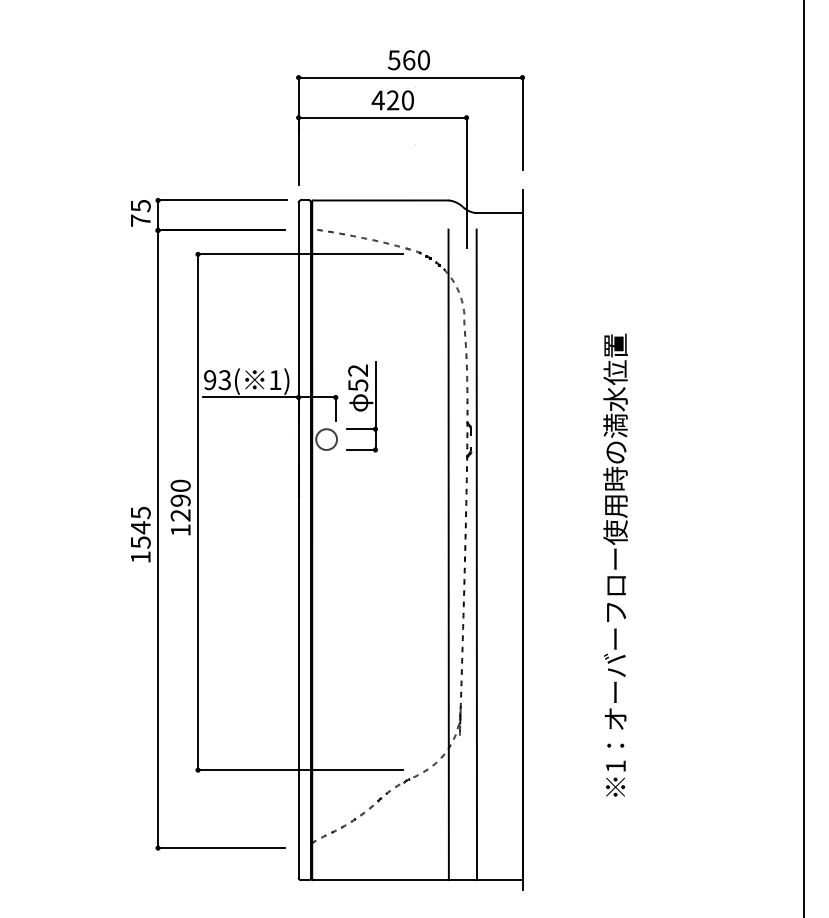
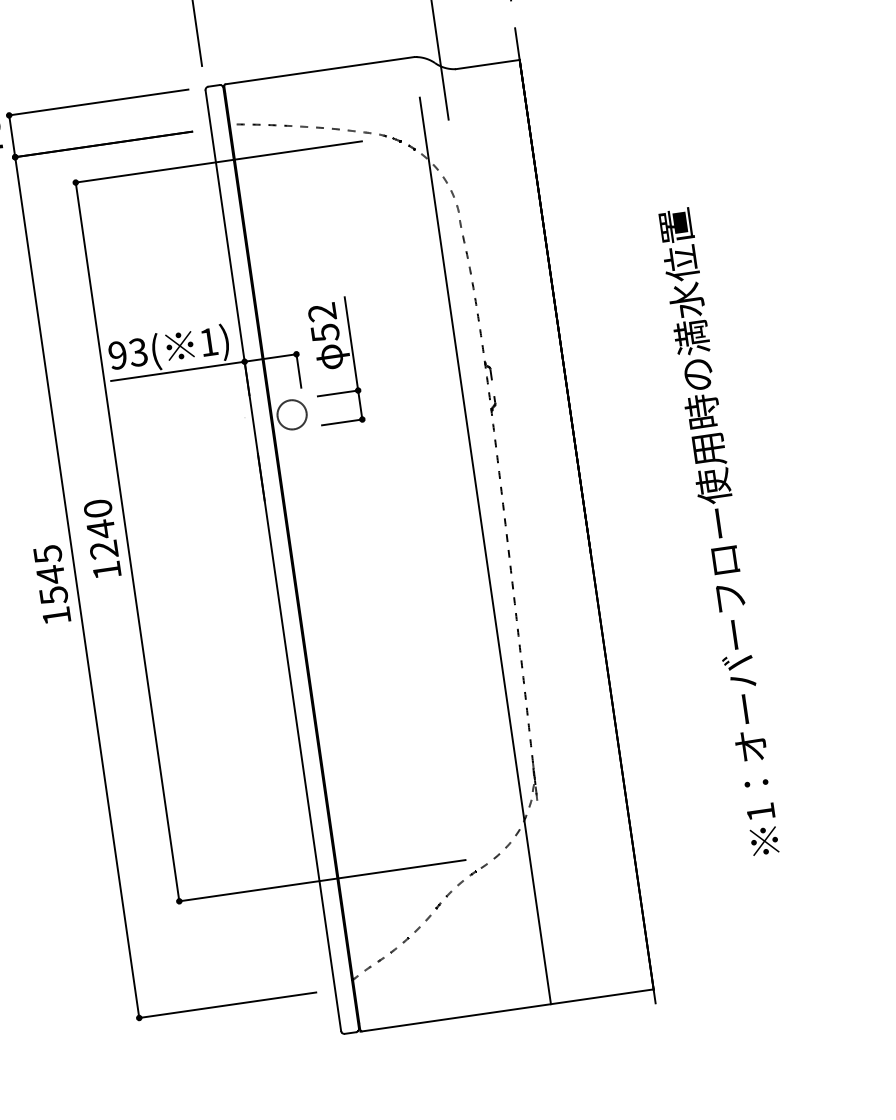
text: (180, 500) -> (100, 529), 1290 -> 1240
line: (476, 554) -> (524, 544), removed

